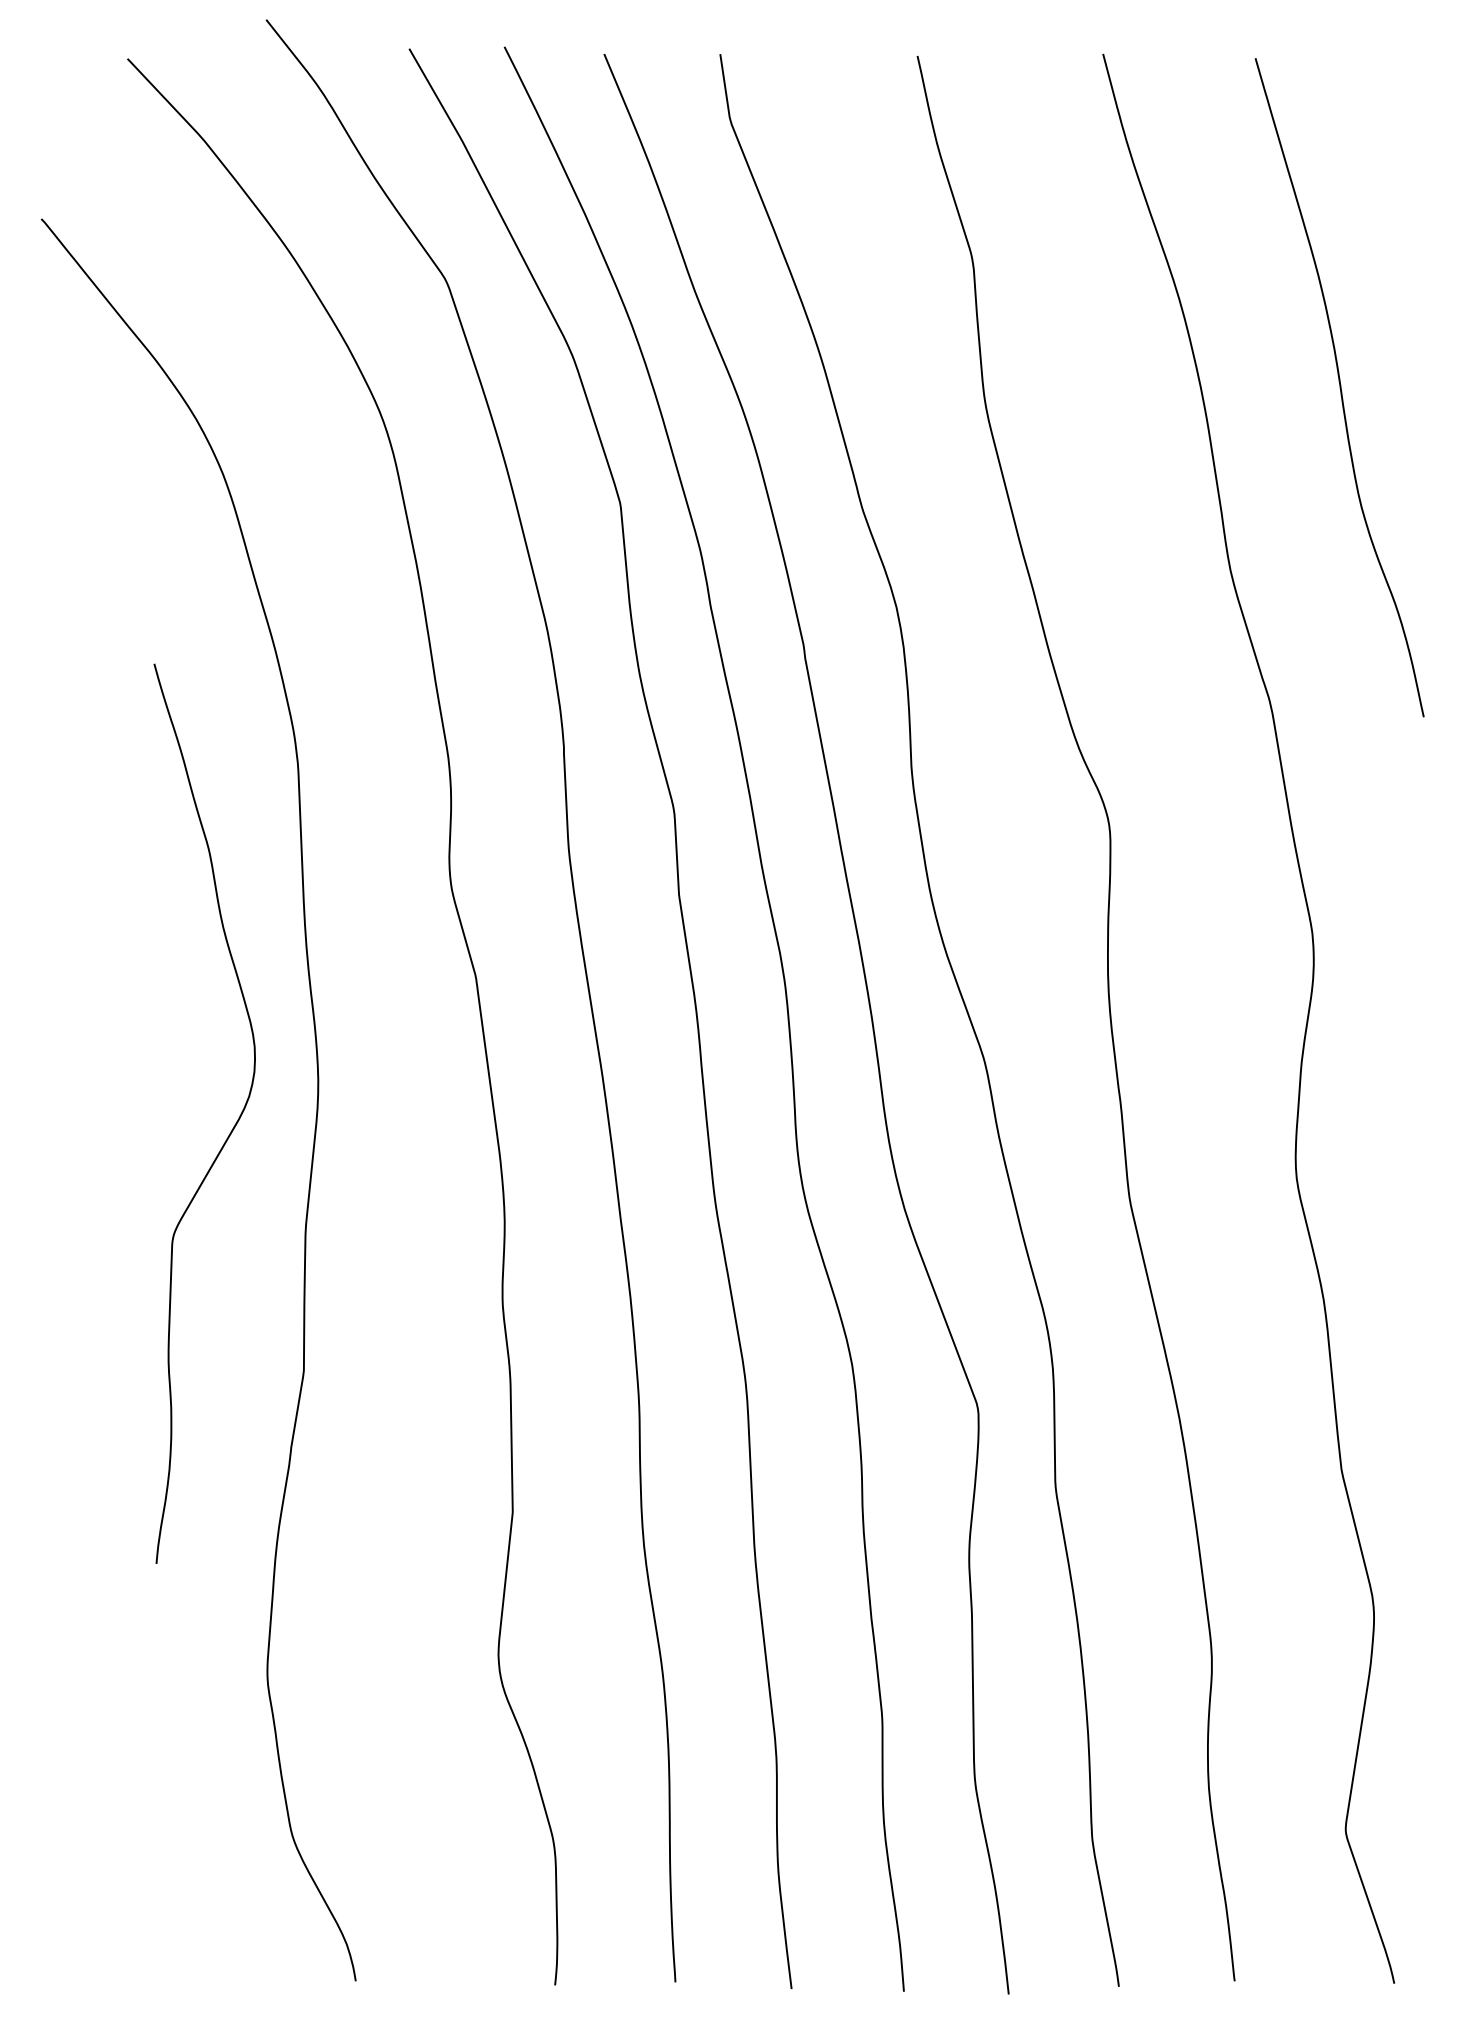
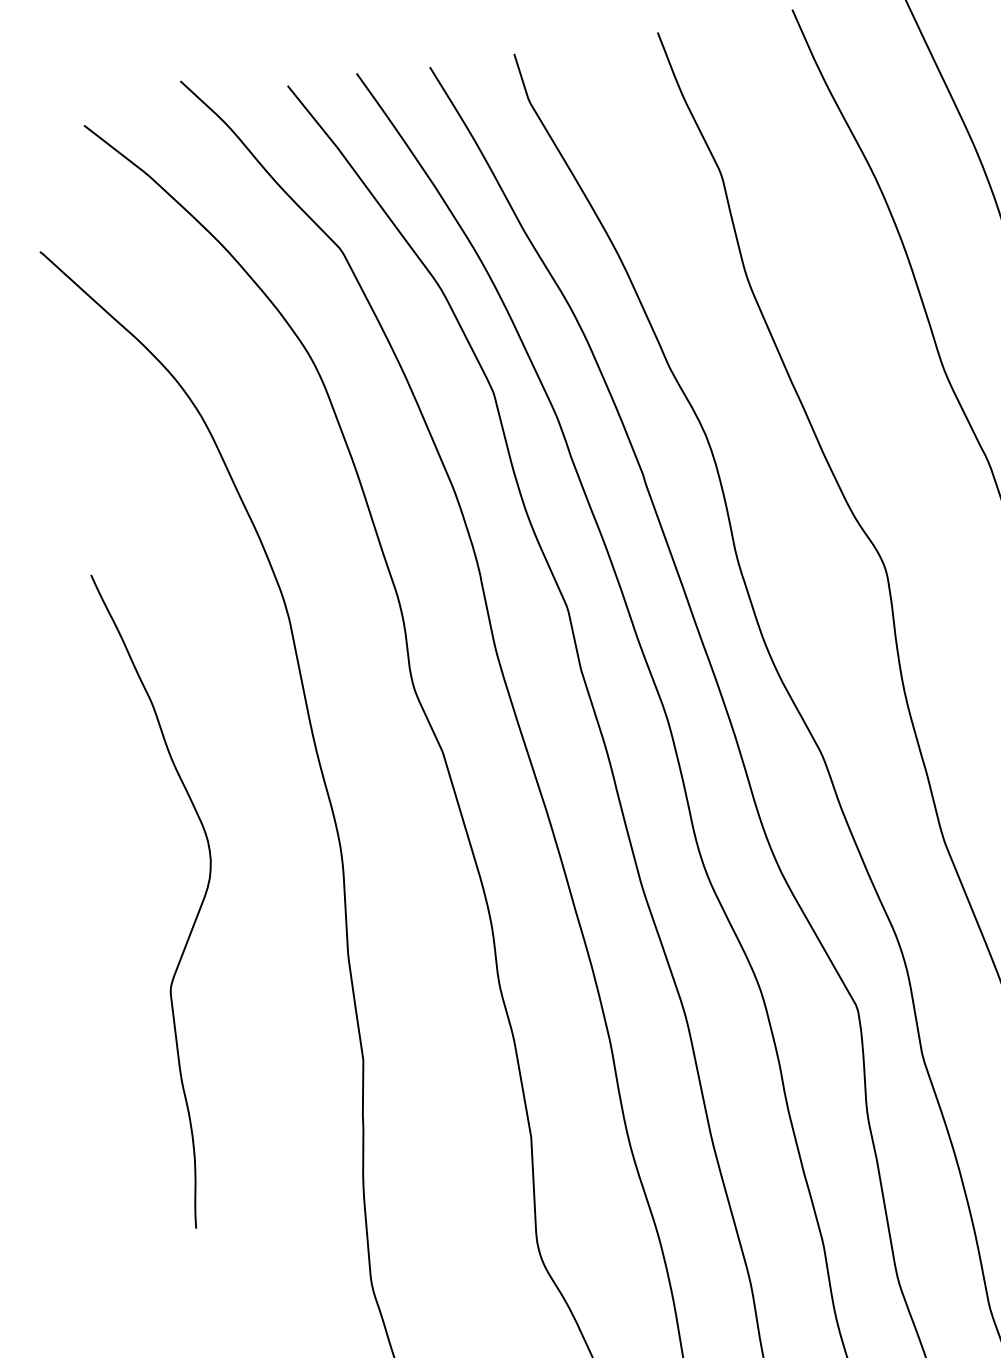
curve: (230, 1131) -> (200, 906), moved

